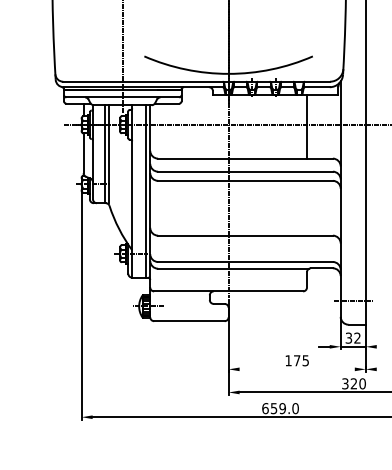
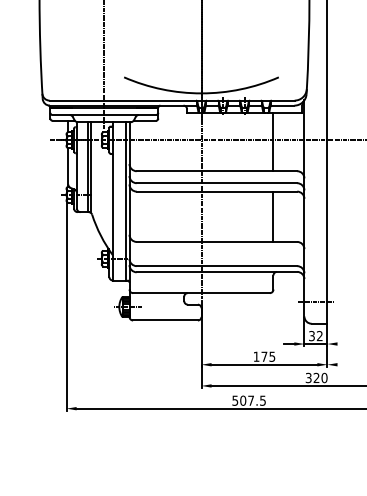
line: (307, 207) -> (273, 216), added
line: (297, 369) -> (264, 364), added
text: (280, 408) -> (249, 400), 659.0 -> 507.5

